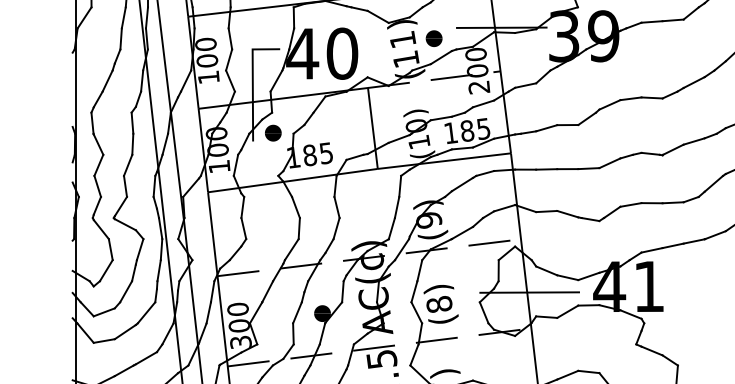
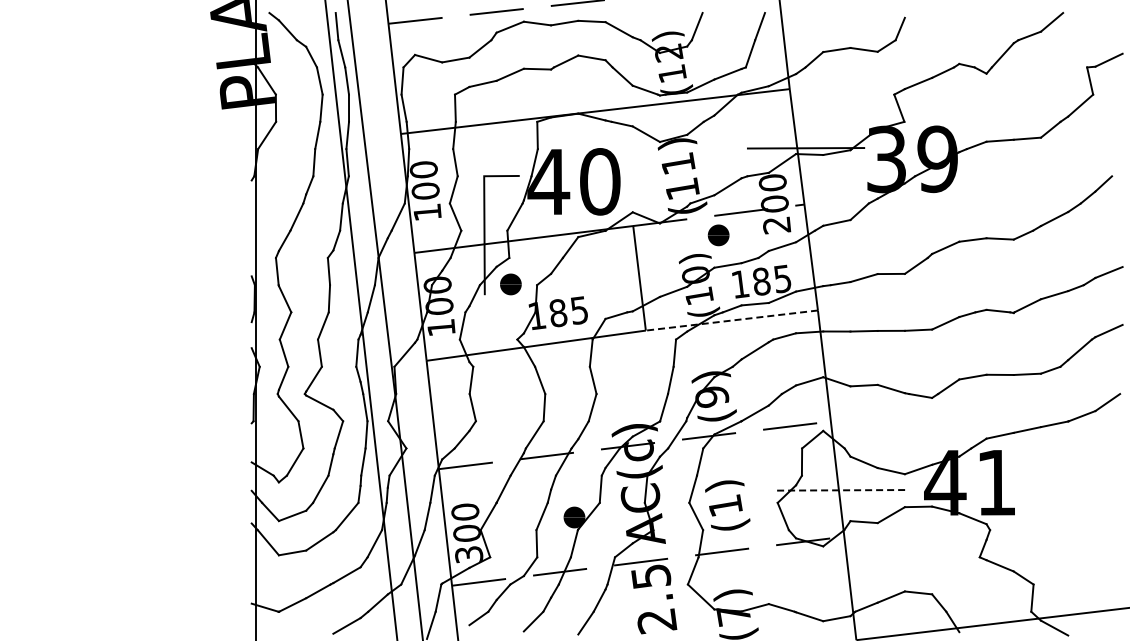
text: (434, 38) -> (718, 235), moved
line: (444, 161) -> (731, 320), solid -> dashed
line: (530, 292) -> (842, 490), solid -> dashed
text: (439, 304) -> (725, 505), (8) -> (1)

